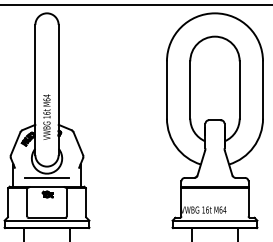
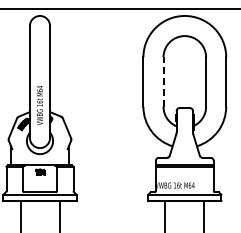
line: (190, 90) -> (163, 82), solid -> dashed
line: (46, 177) -> (39, 157), removed

